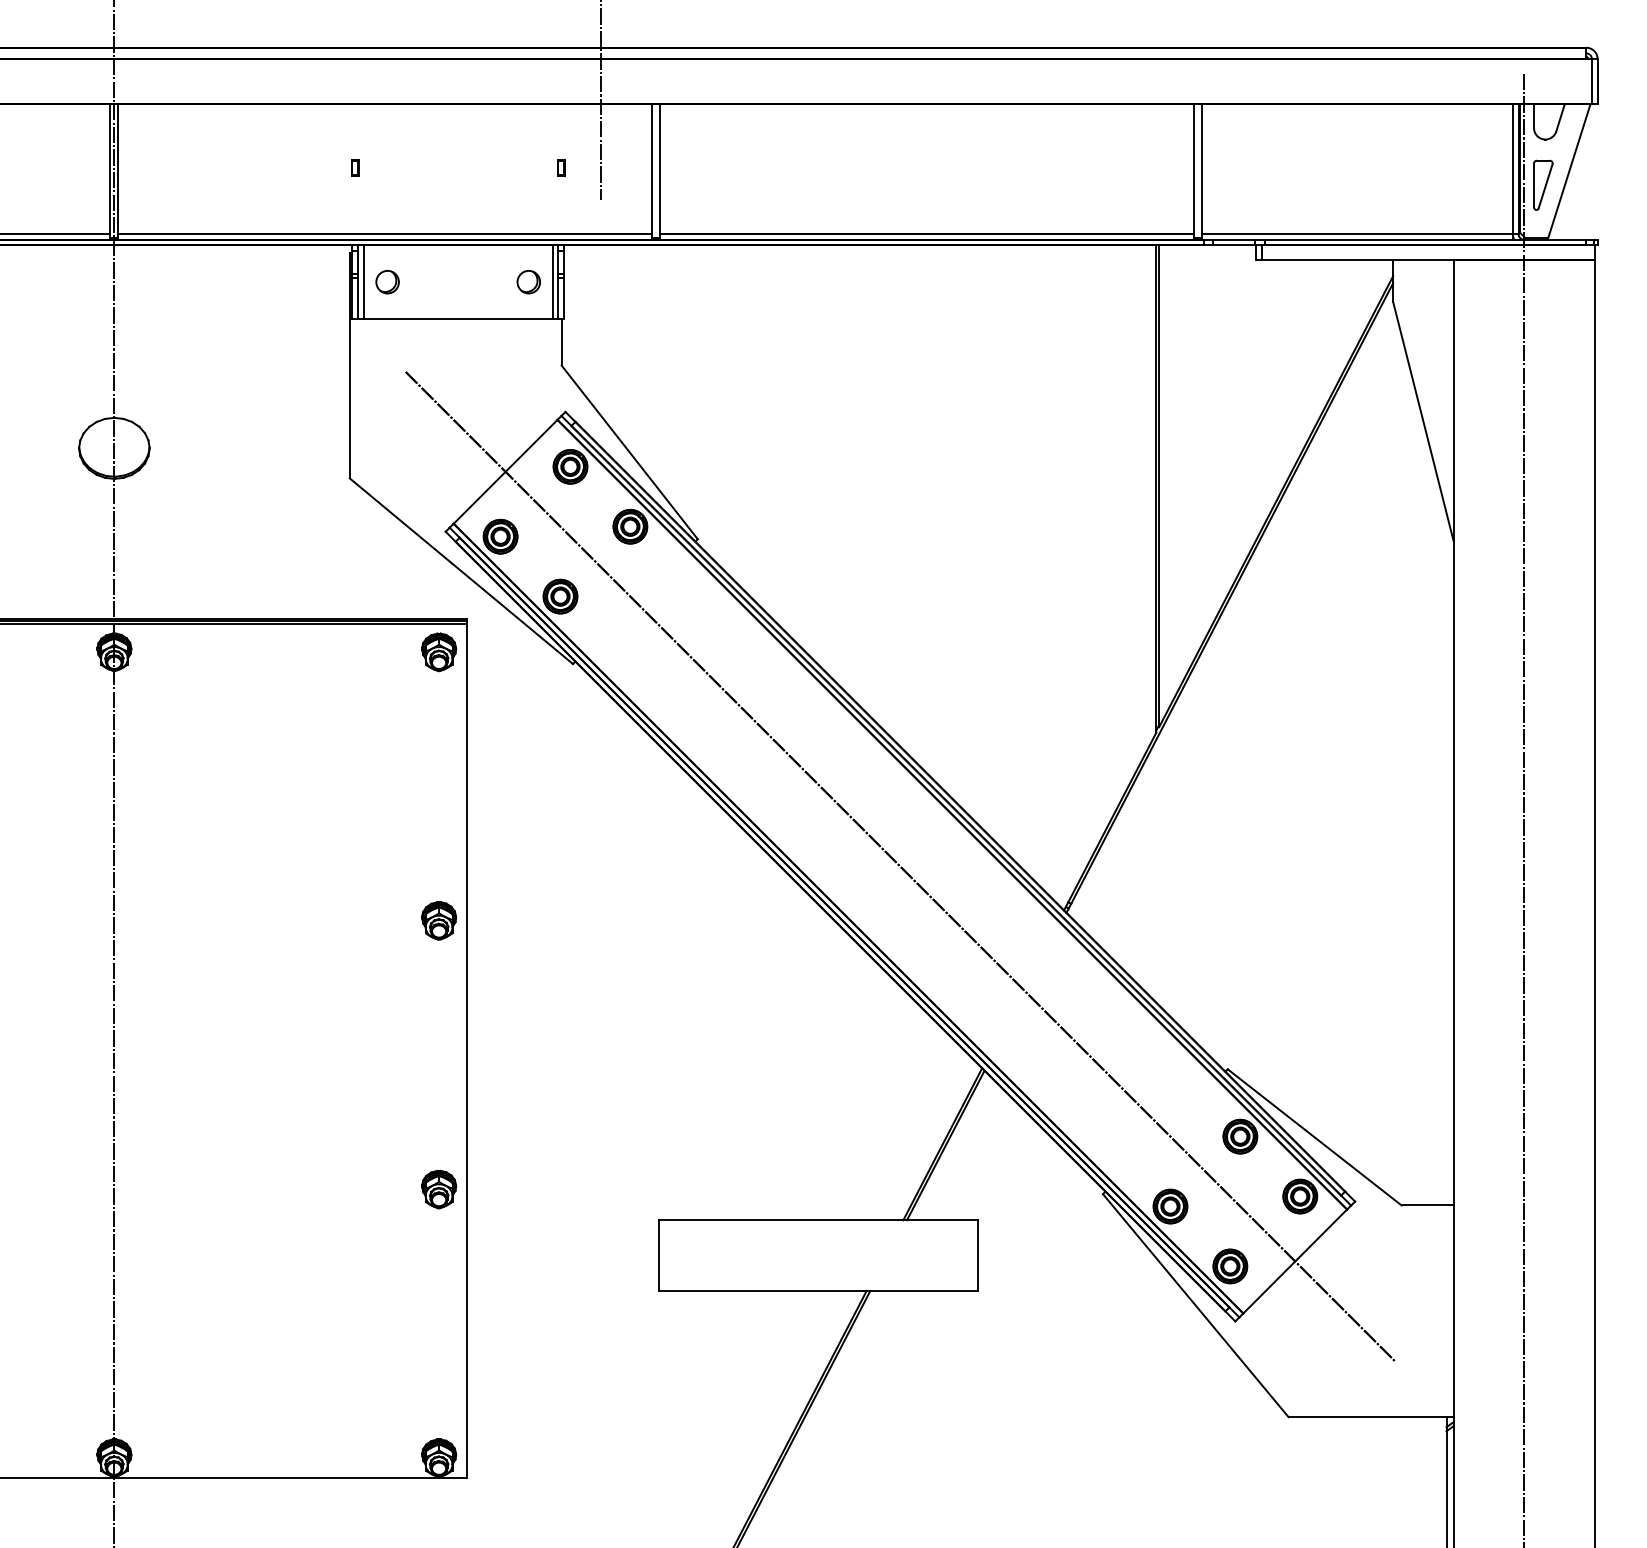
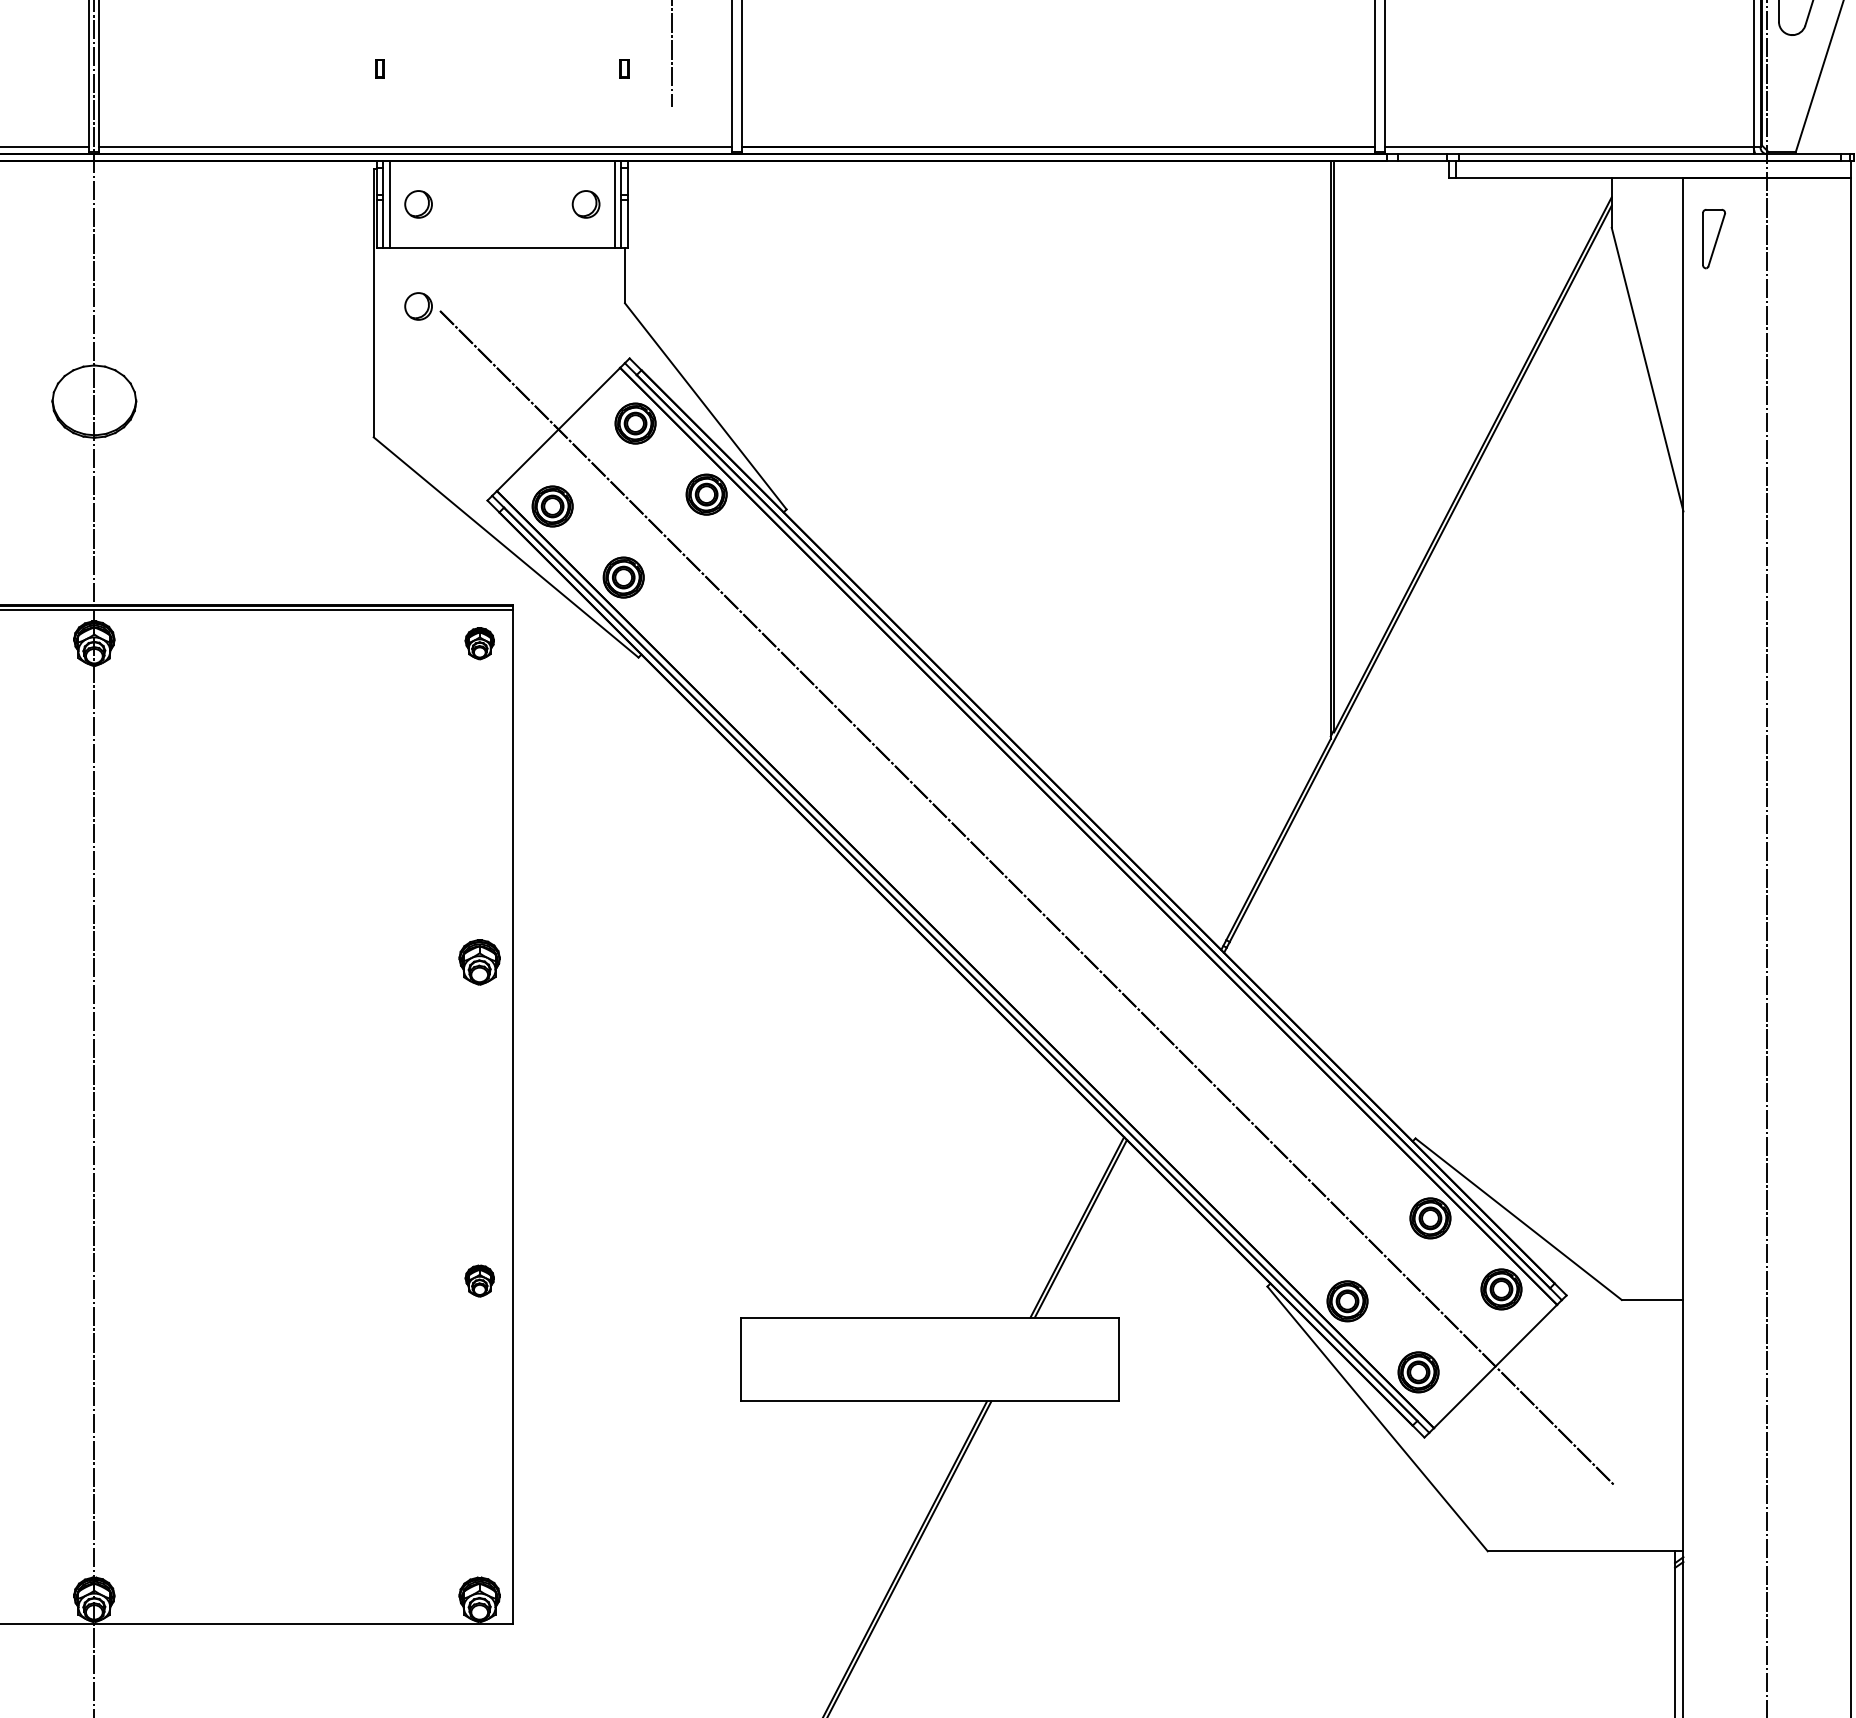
part: (1543, 184) -> (1714, 238), moved
part: (387, 368) -> (418, 306), added
part: (439, 652) -> (480, 643), size x0.7
part: (439, 1189) -> (480, 1281), size x0.7

